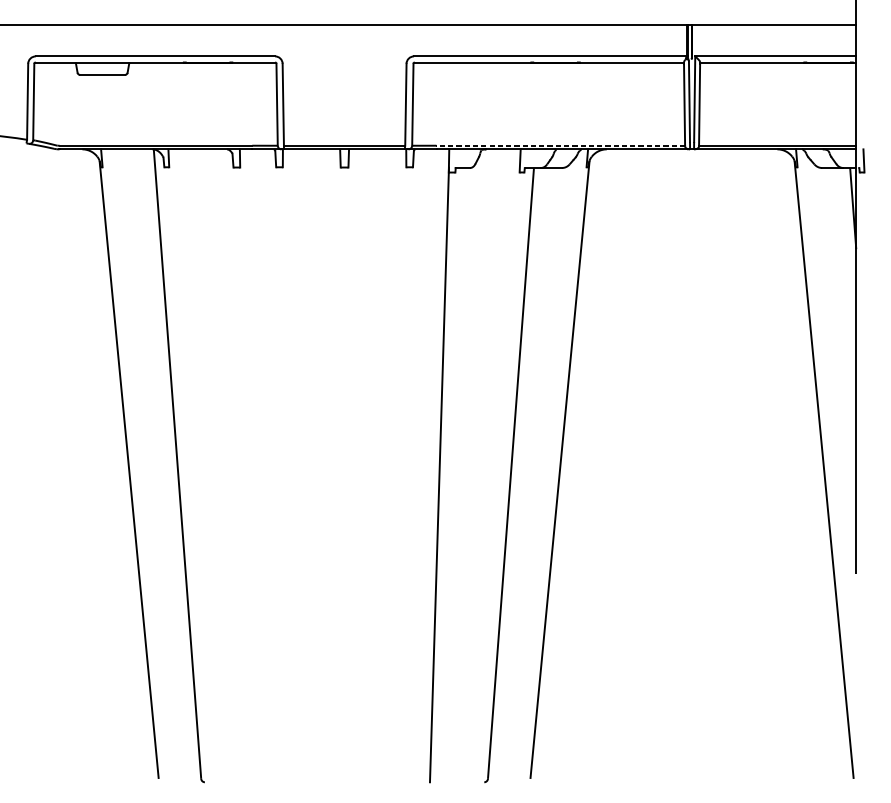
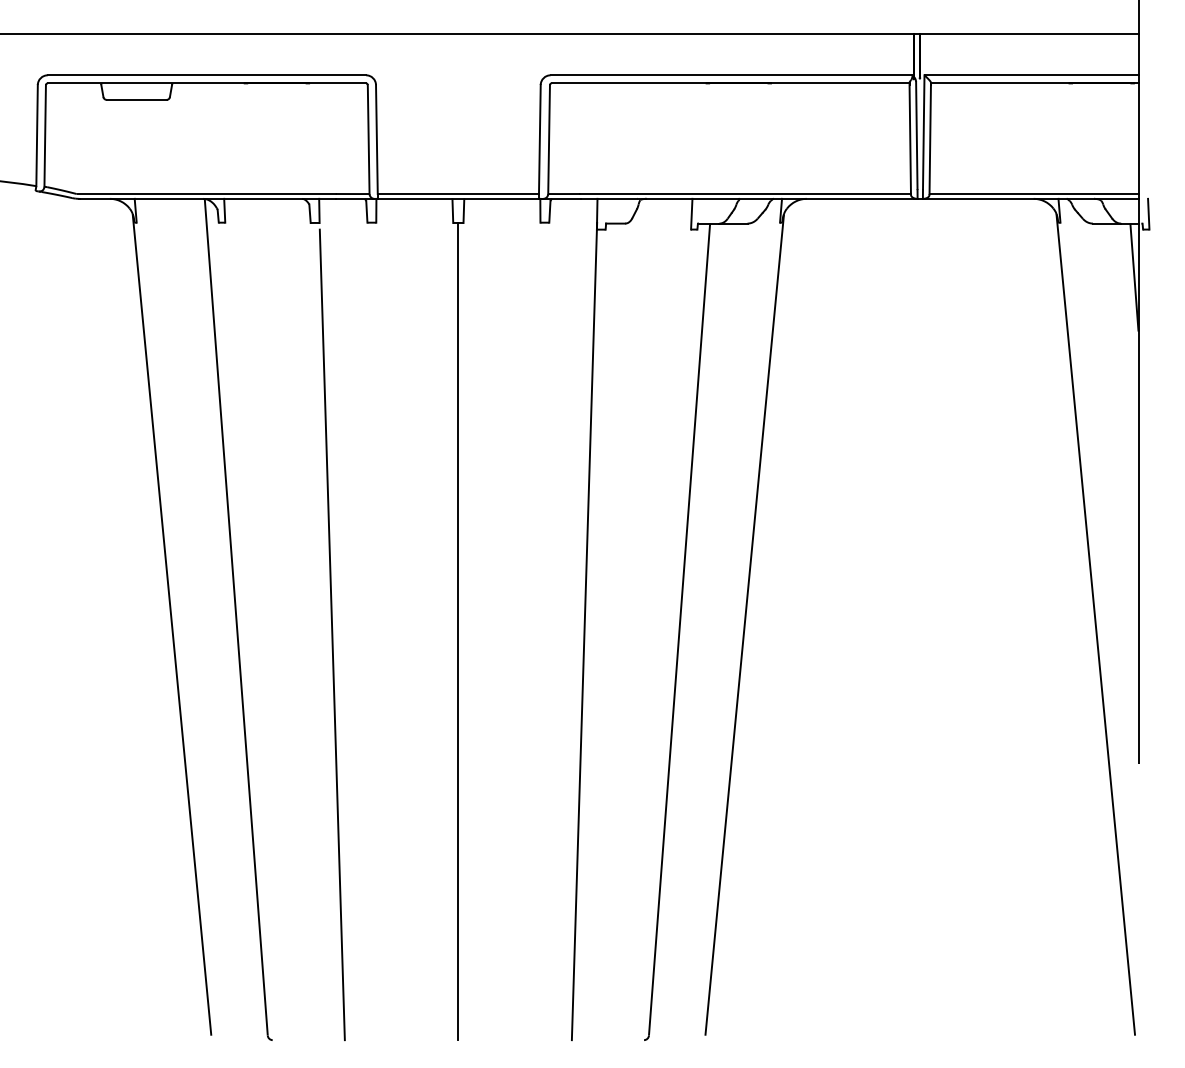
line: (560, 146) -> (745, 194), dashed -> solid
line: (344, 474) -> (458, 631), added
line: (249, 477) -> (331, 634), added

